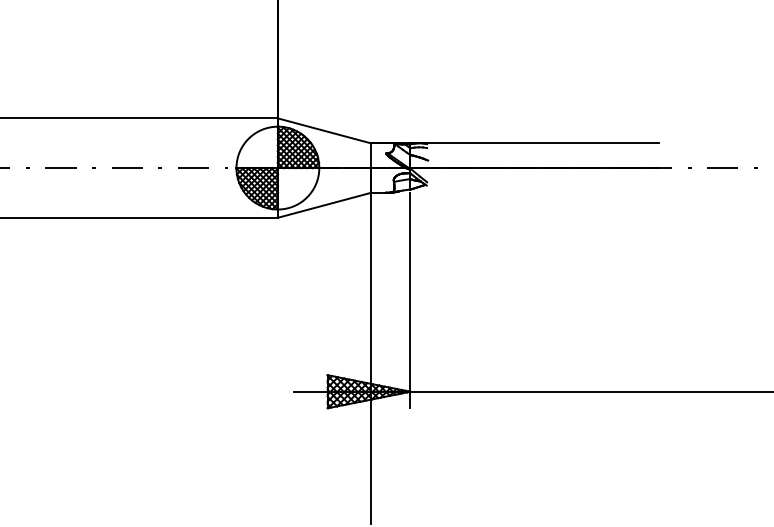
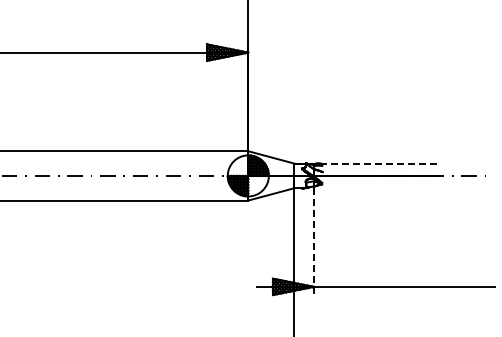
line: (534, 143) -> (375, 163), solid -> dashed
line: (411, 302) -> (314, 242), solid -> dashed

